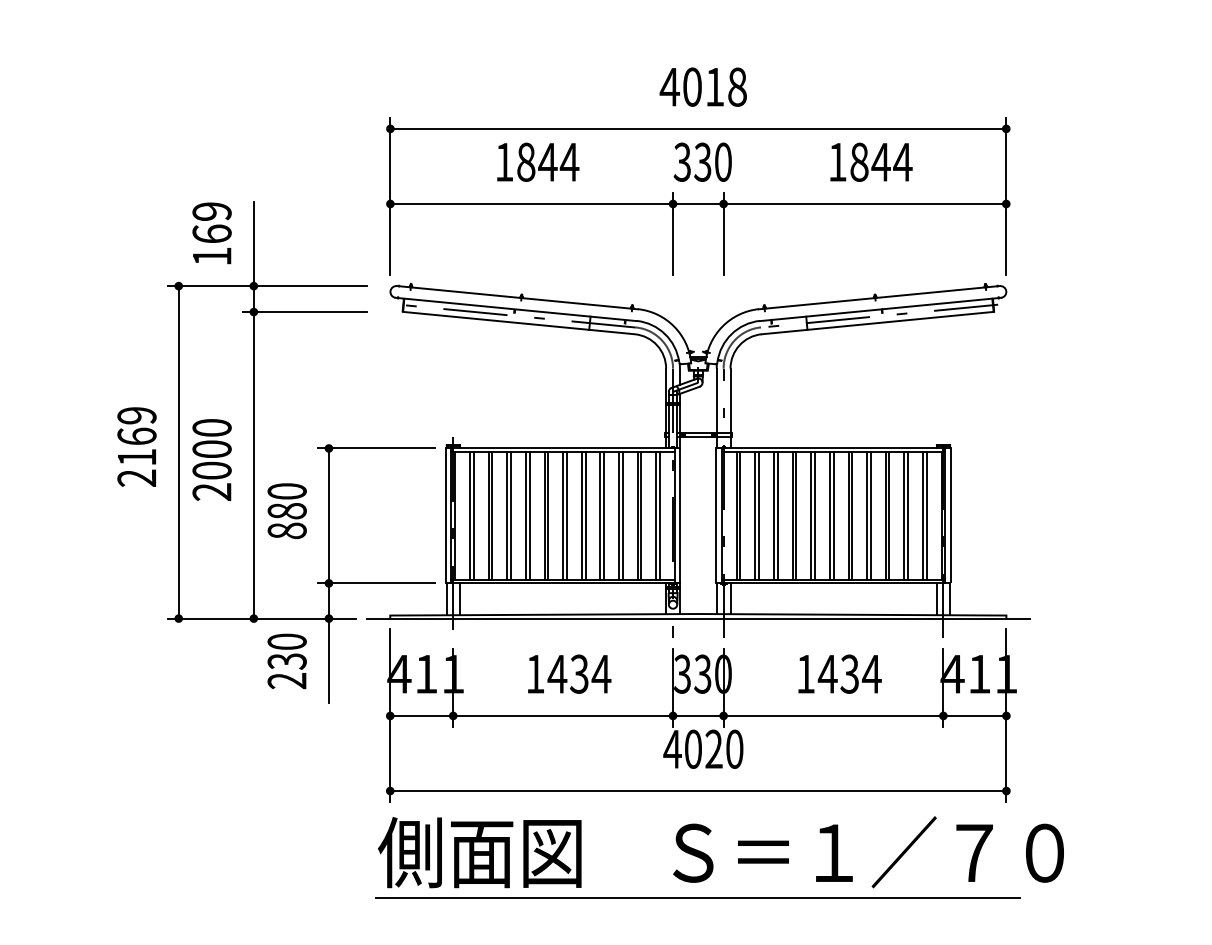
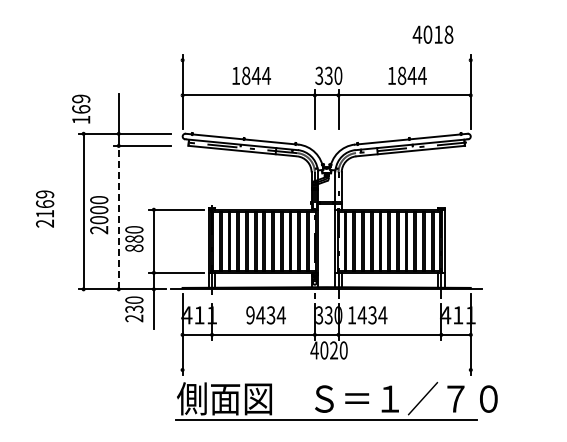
text: (702, 86) -> (432, 34), moved
line: (697, 129) -> (326, 60), removed
text: (212, 231) -> (81, 108), moved
text: (137, 445) -> (45, 208), moved
line: (253, 465) -> (118, 217), solid -> dashed
text: (535, 674) -> (250, 315), 1434 -> 9434
text: (839, 674) -> (367, 315), moved
line: (697, 792) -> (326, 370), removed

